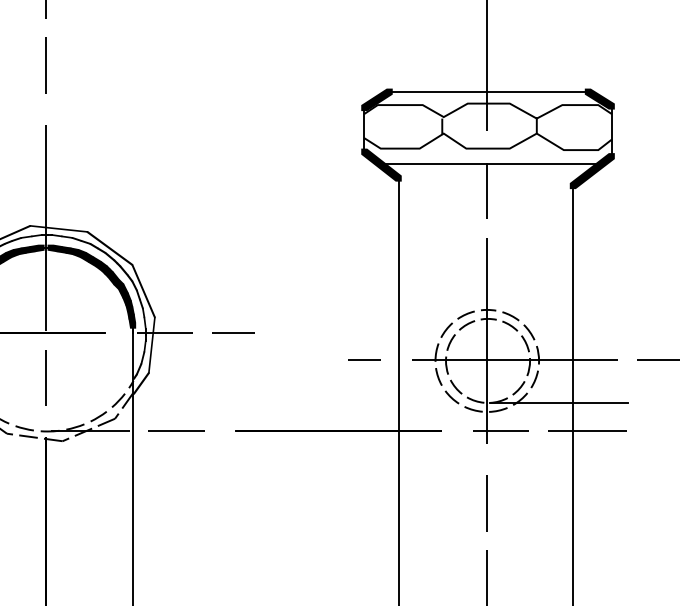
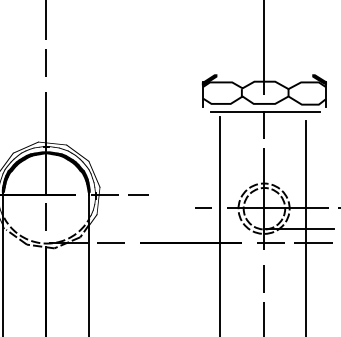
line: (490, 91) -> (265, 75), removed
fill: (380, 163) -> (211, 111), removed
fill: (591, 170) -> (315, 114), removed

